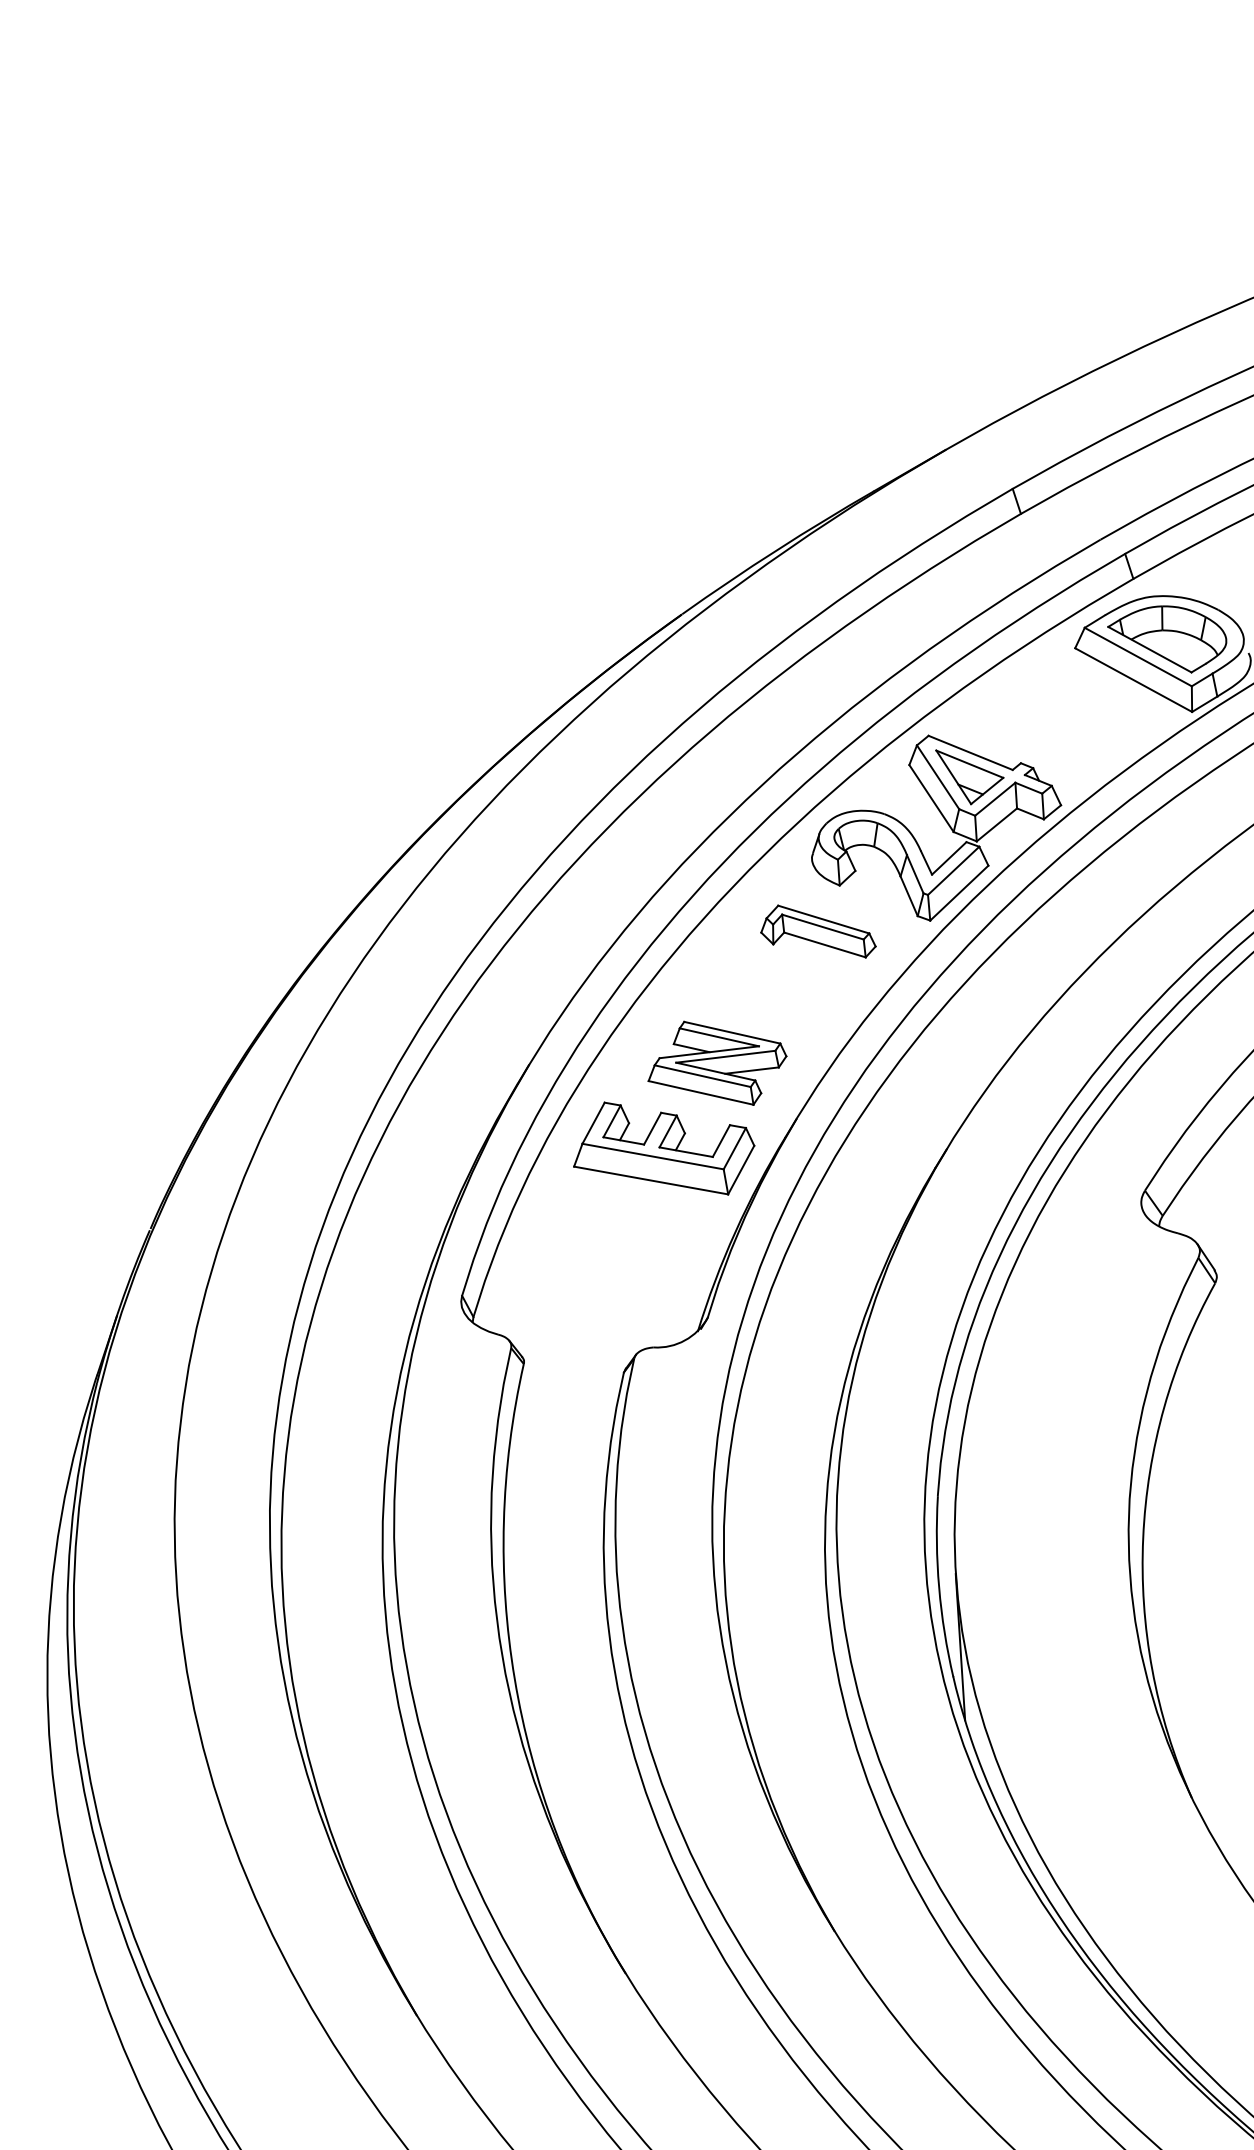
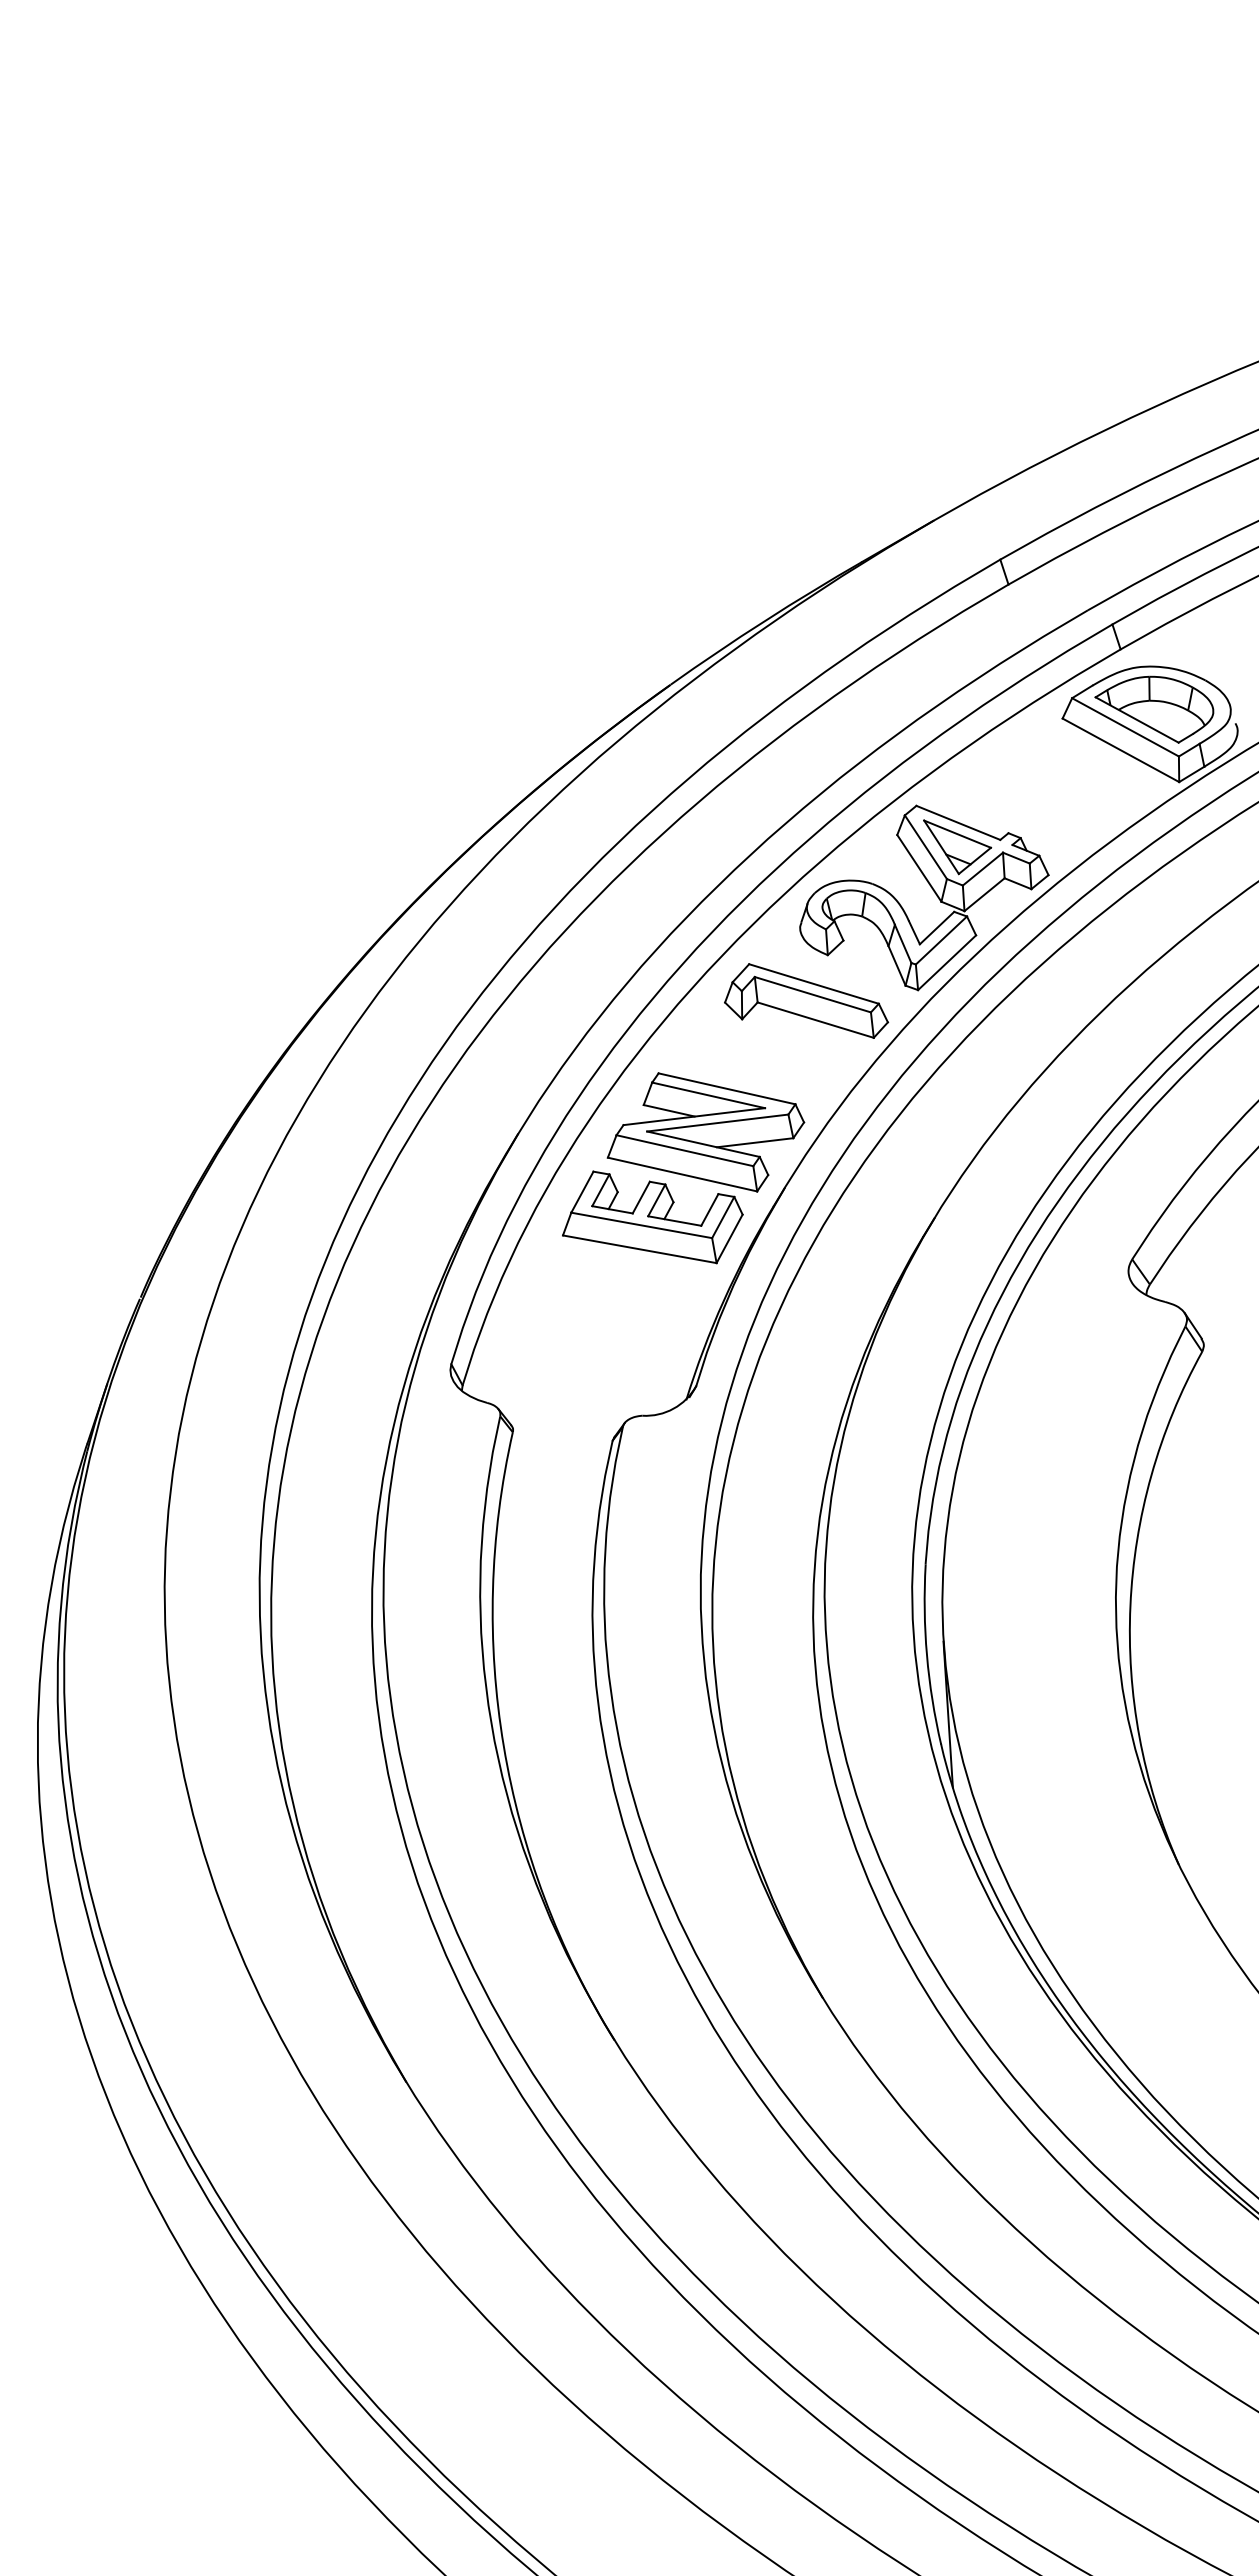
part: (818, 931) -> (806, 1000), size x1.43
part: (717, 1063) -> (705, 1132), size x1.43

